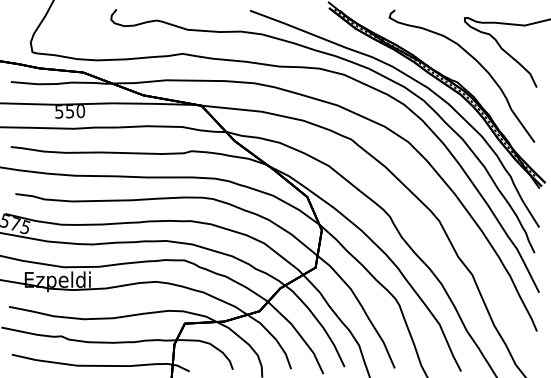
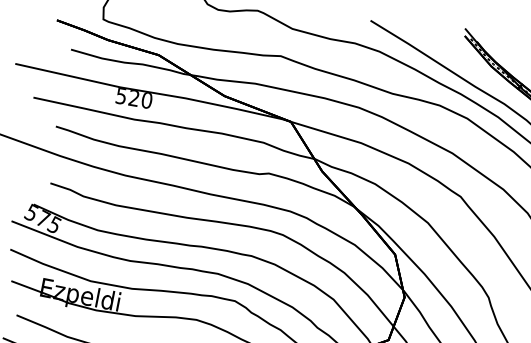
text: (69, 111) -> (133, 98), 550 -> 520

